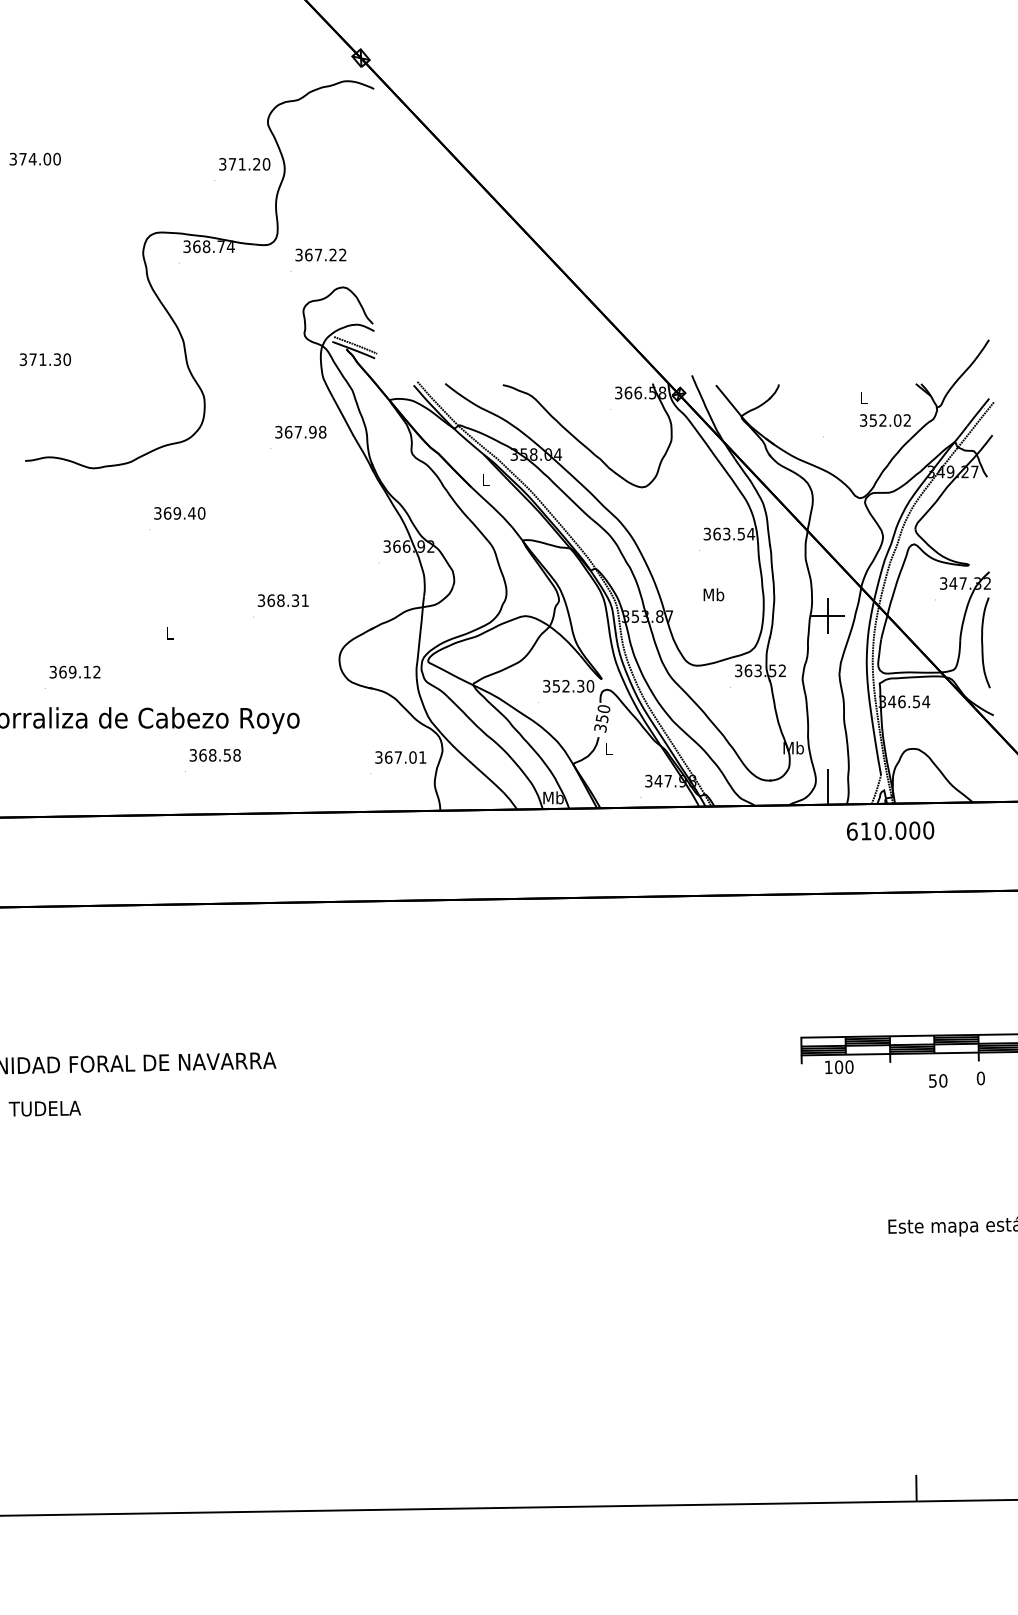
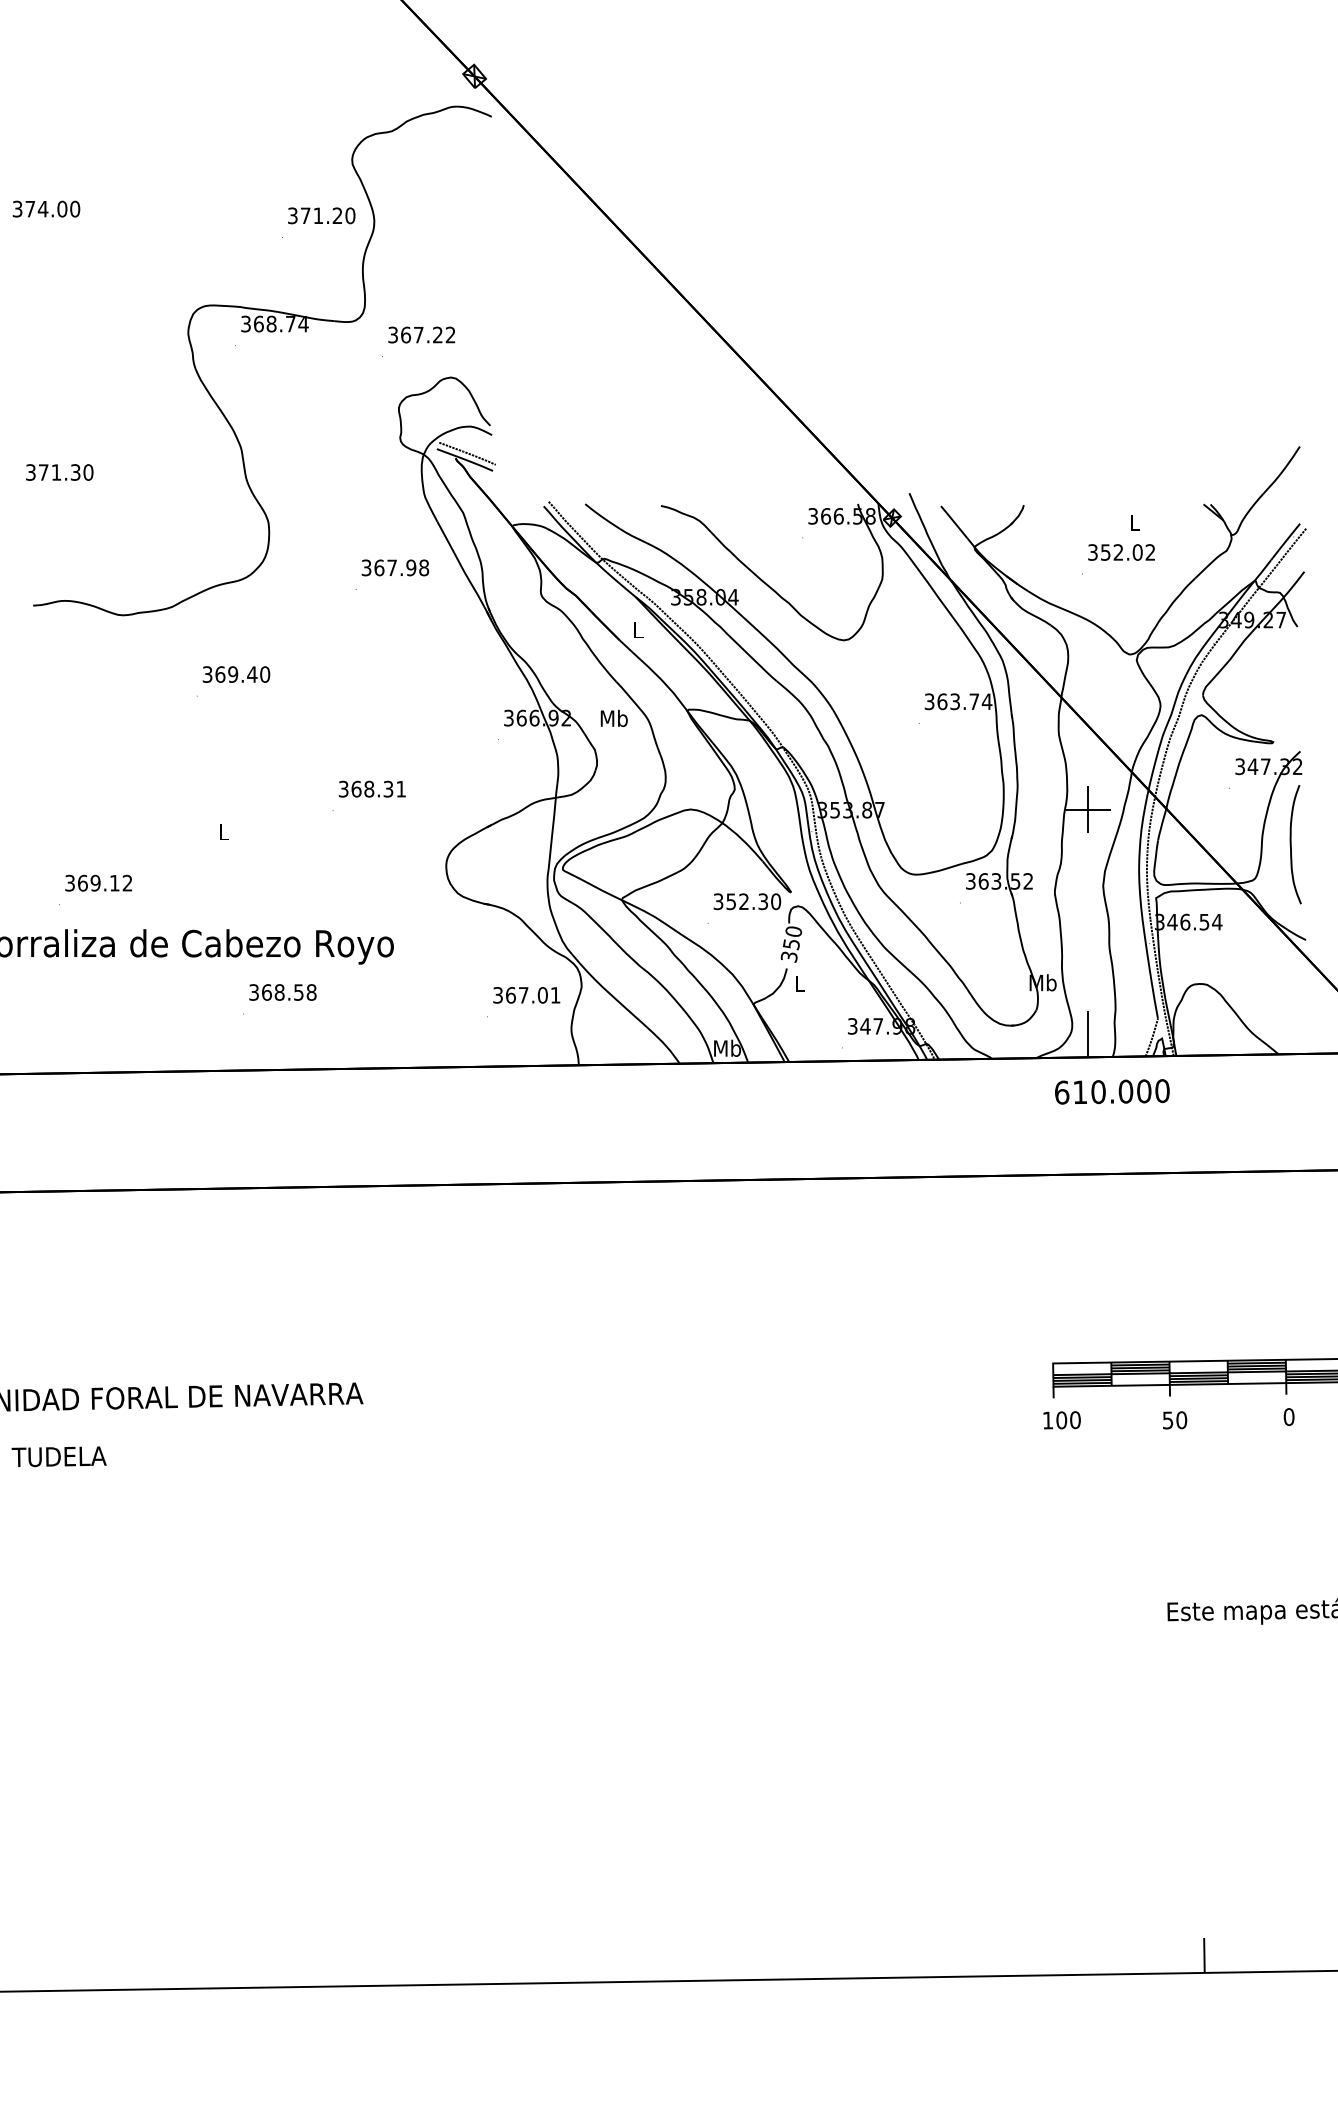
text: (885, 420) -> (1121, 552), moved
text: (740, 533) -> (973, 701), 363.54 -> 363.74
text: (713, 594) -> (613, 717), moved
text: (890, 830) -> (1112, 1091), moved
text: (838, 1067) -> (1061, 1420), moved
text: (938, 1081) -> (1175, 1420), moved

